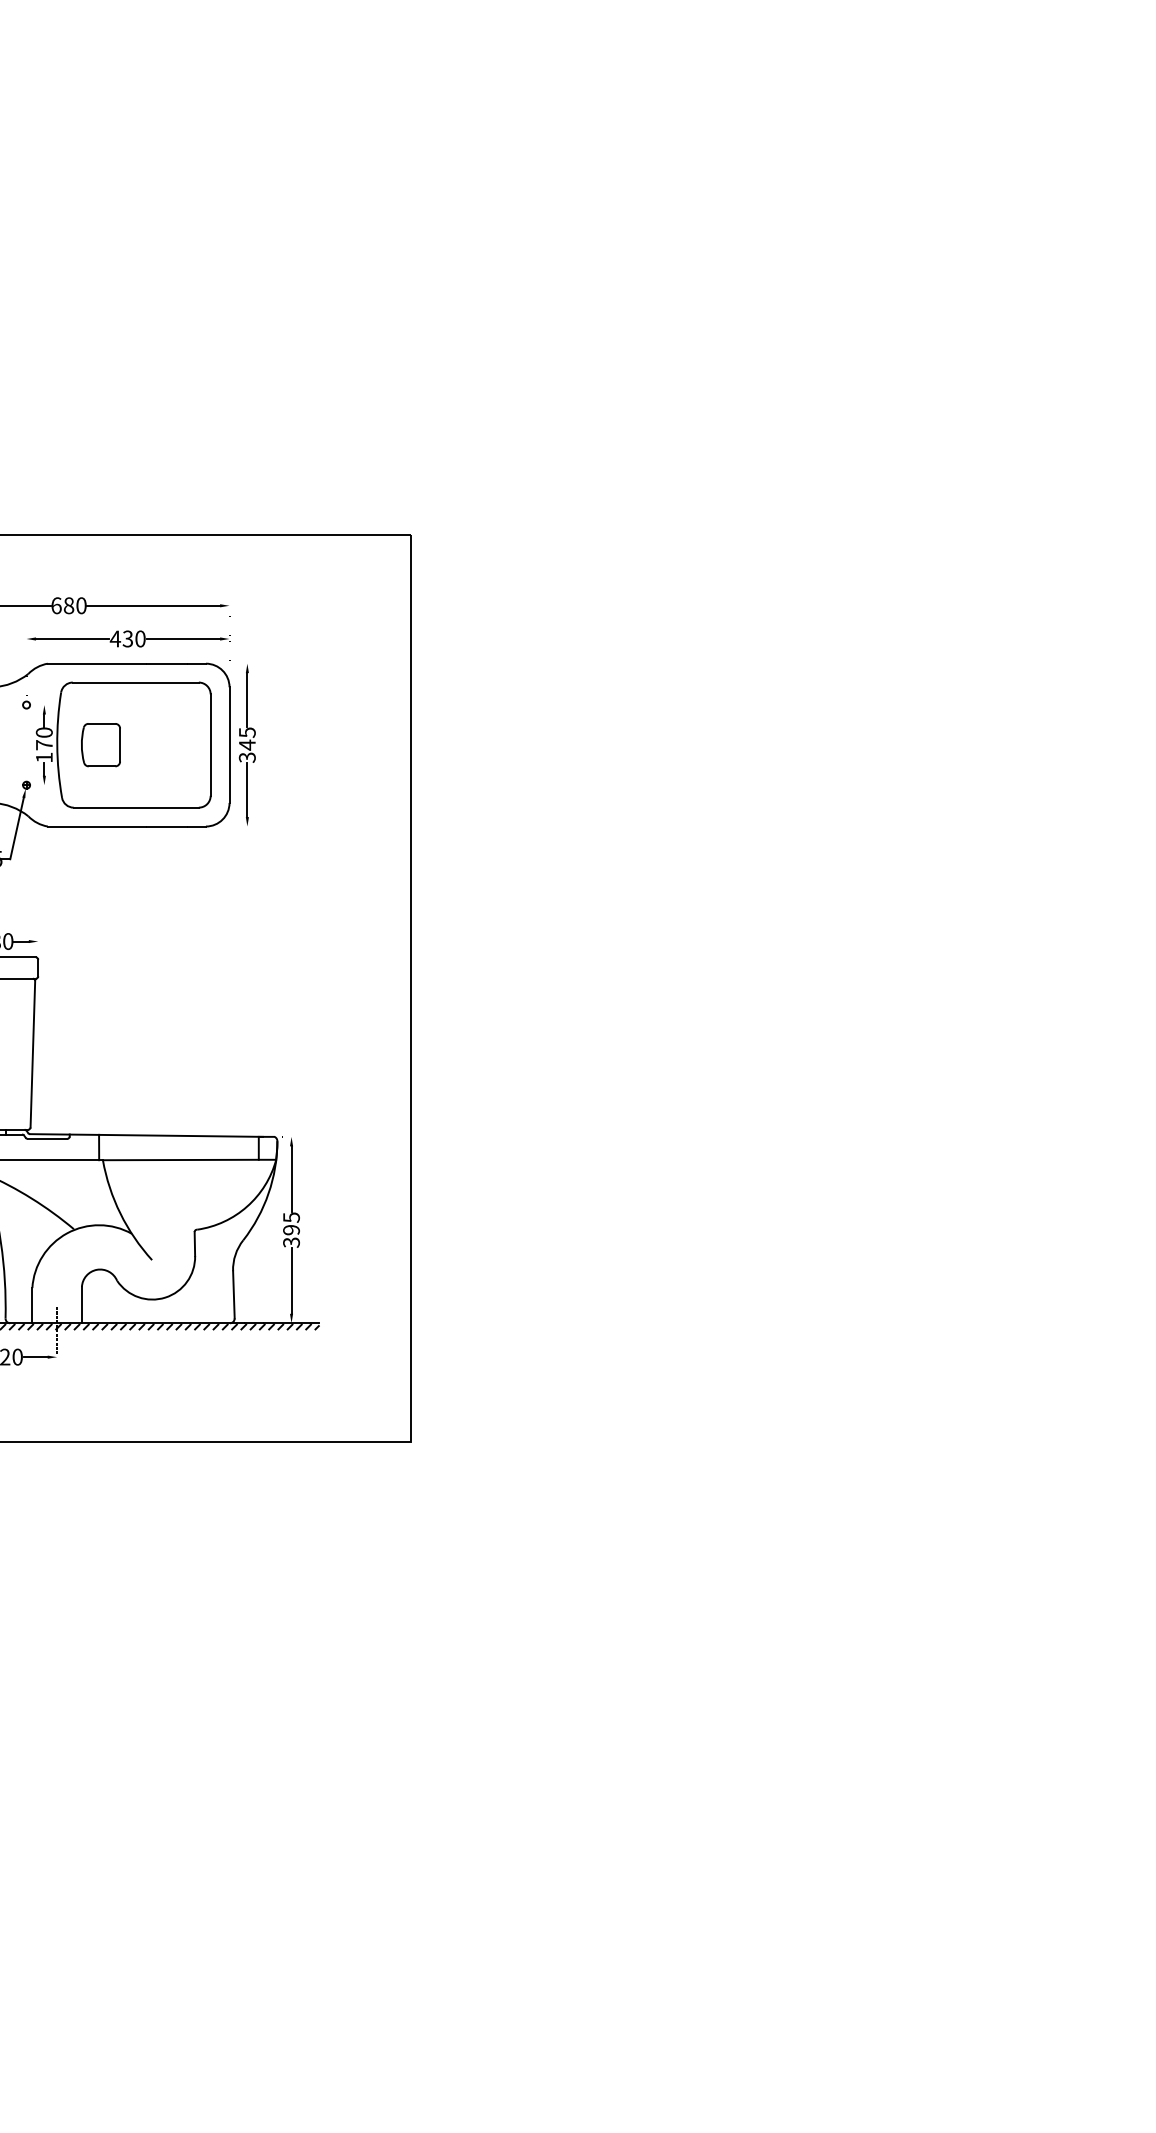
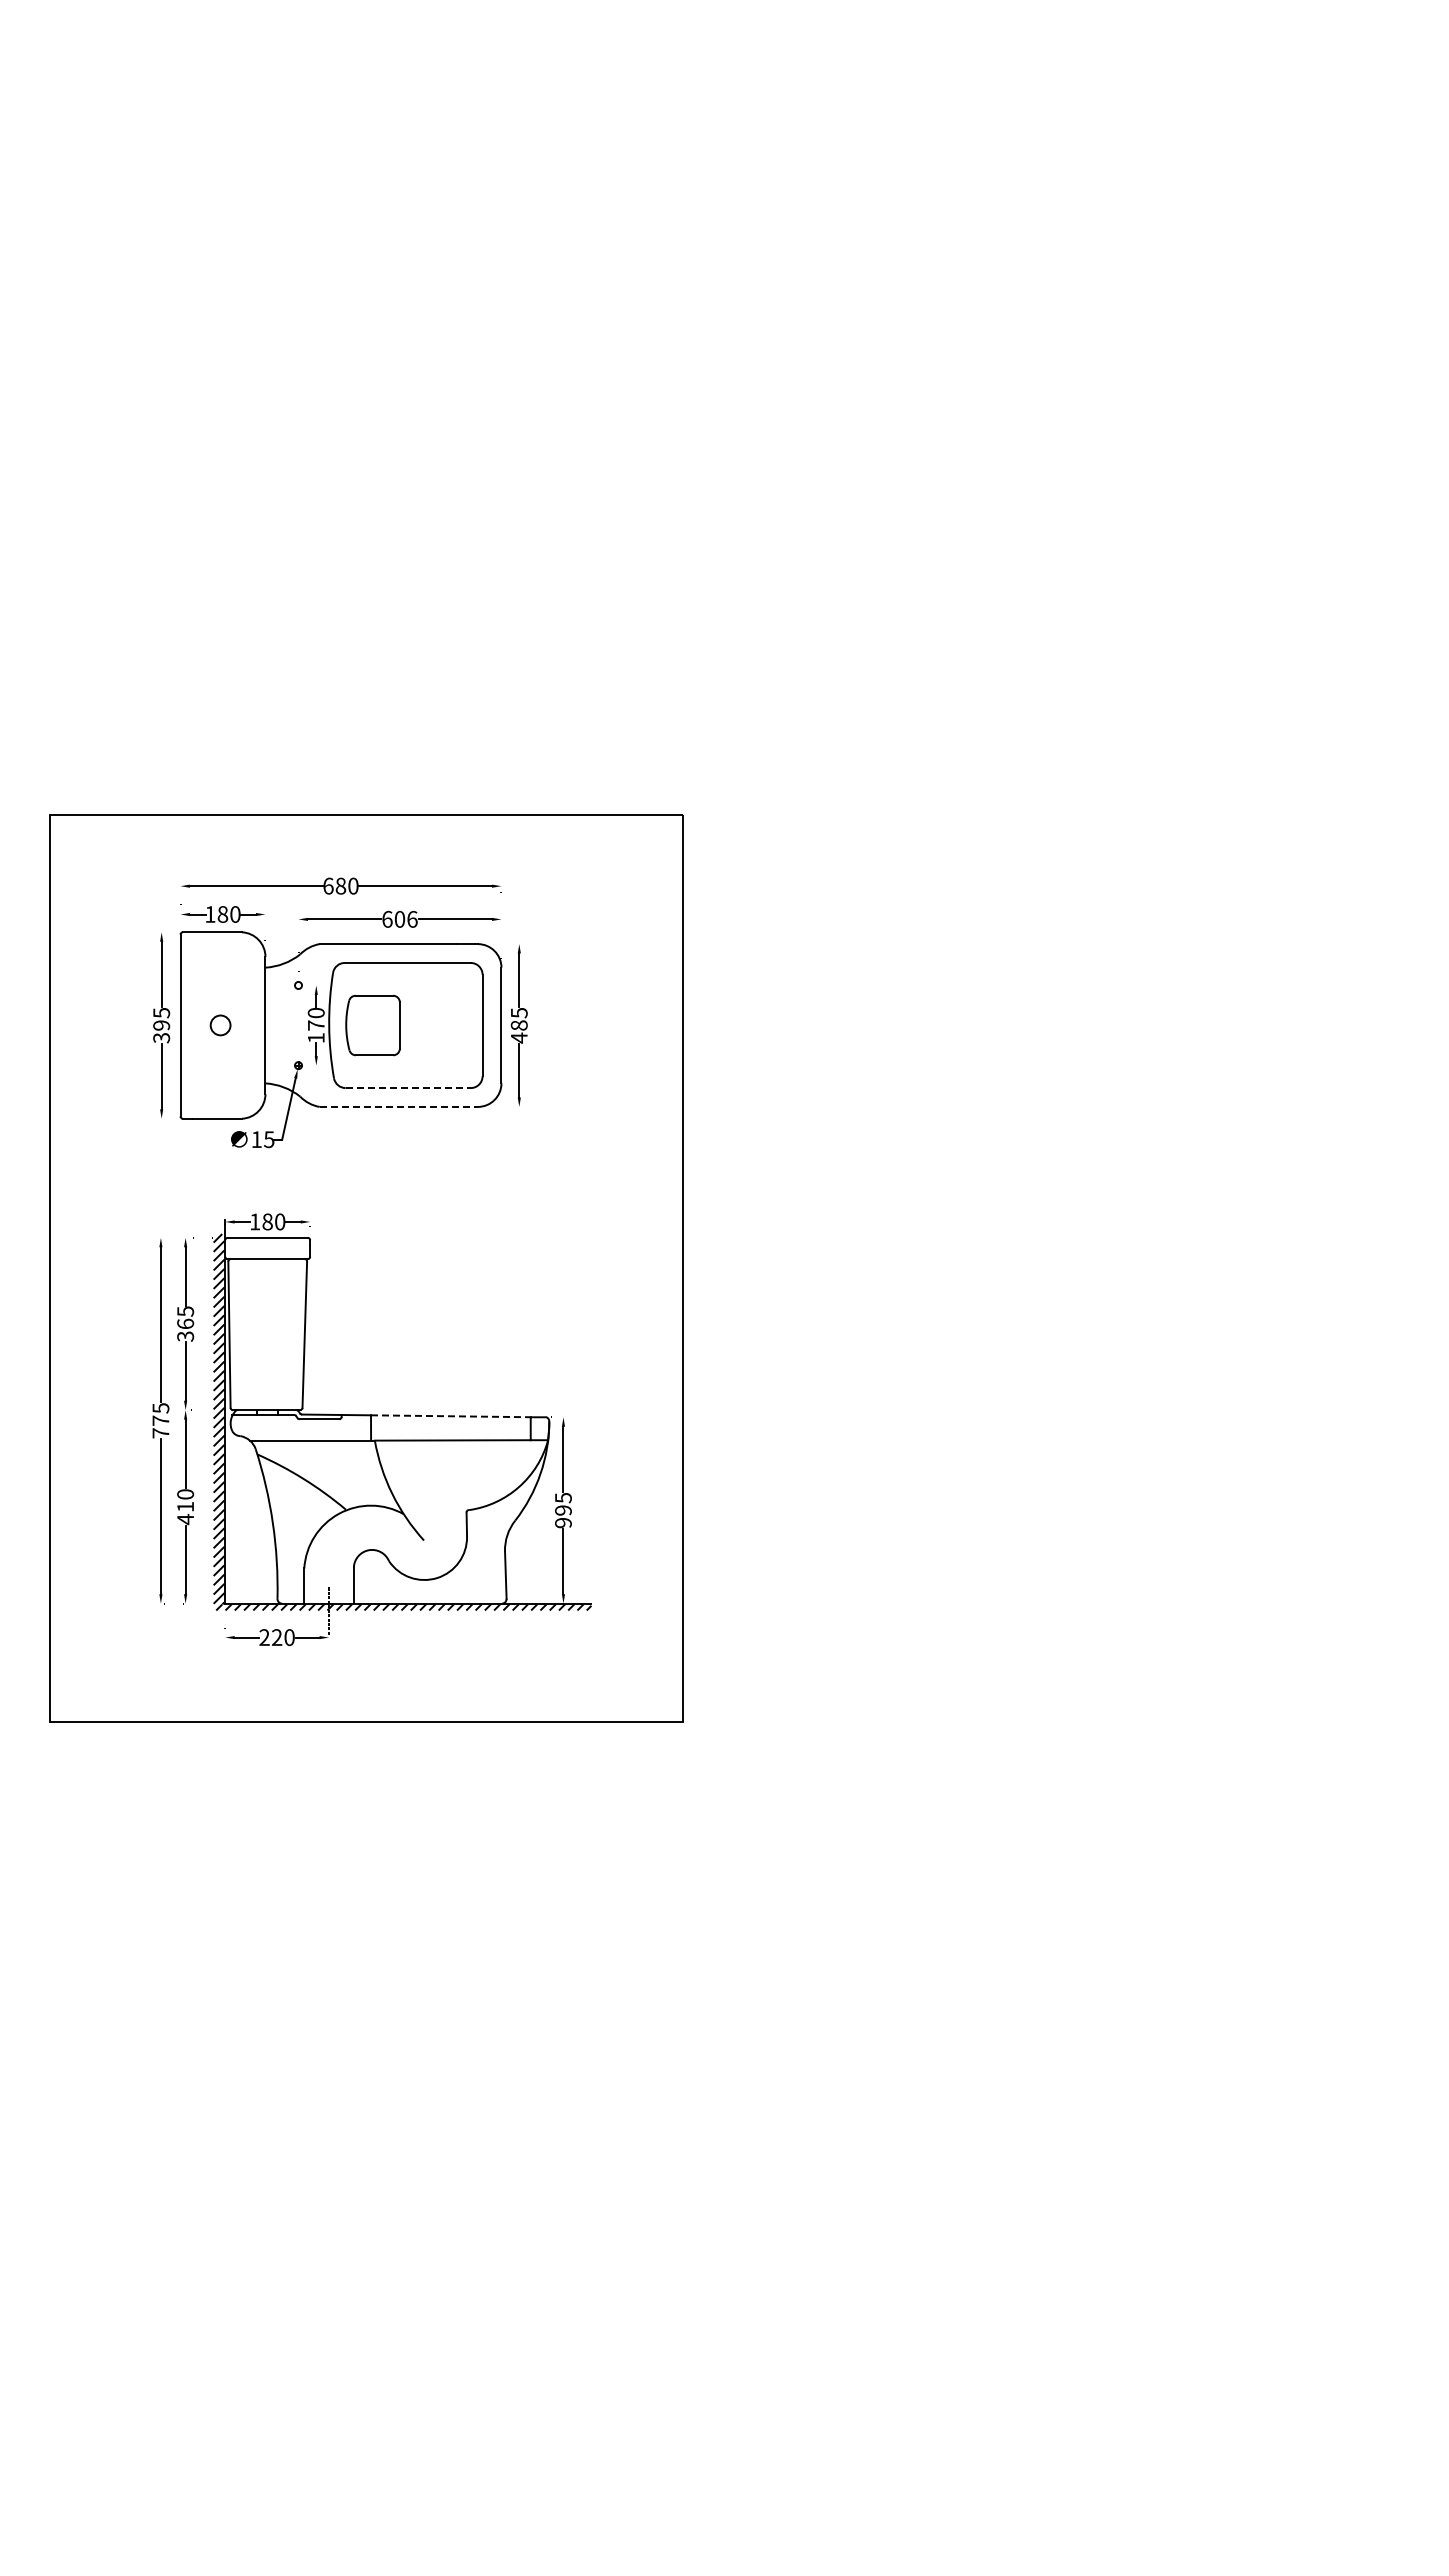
text: (127, 638) -> (399, 918), 430 -> 606
part: (100, 745) -> (372, 1025), size x1.4
text: (246, 751) -> (518, 1031), 345 -> 485
line: (136, 808) -> (408, 1088), solid -> dashed
line: (127, 826) -> (399, 1106), solid -> dashed
line: (181, 1136) -> (453, 1416), solid -> dashed
text: (291, 1243) -> (563, 1523), 395 -> 995

